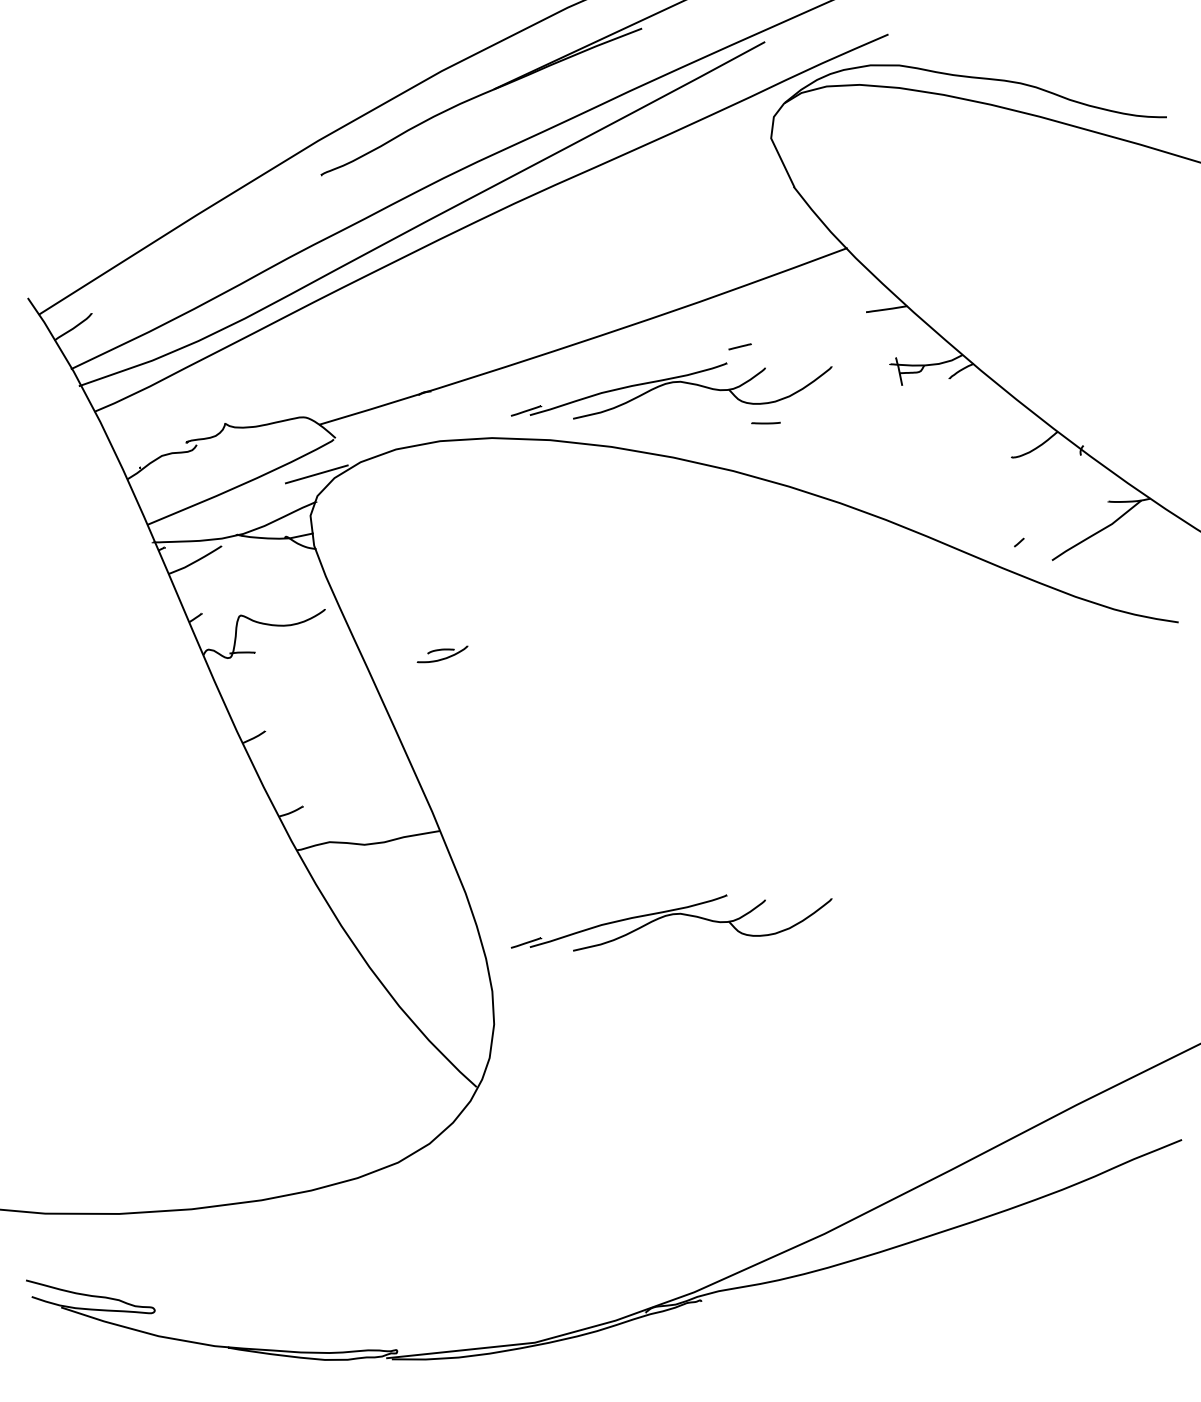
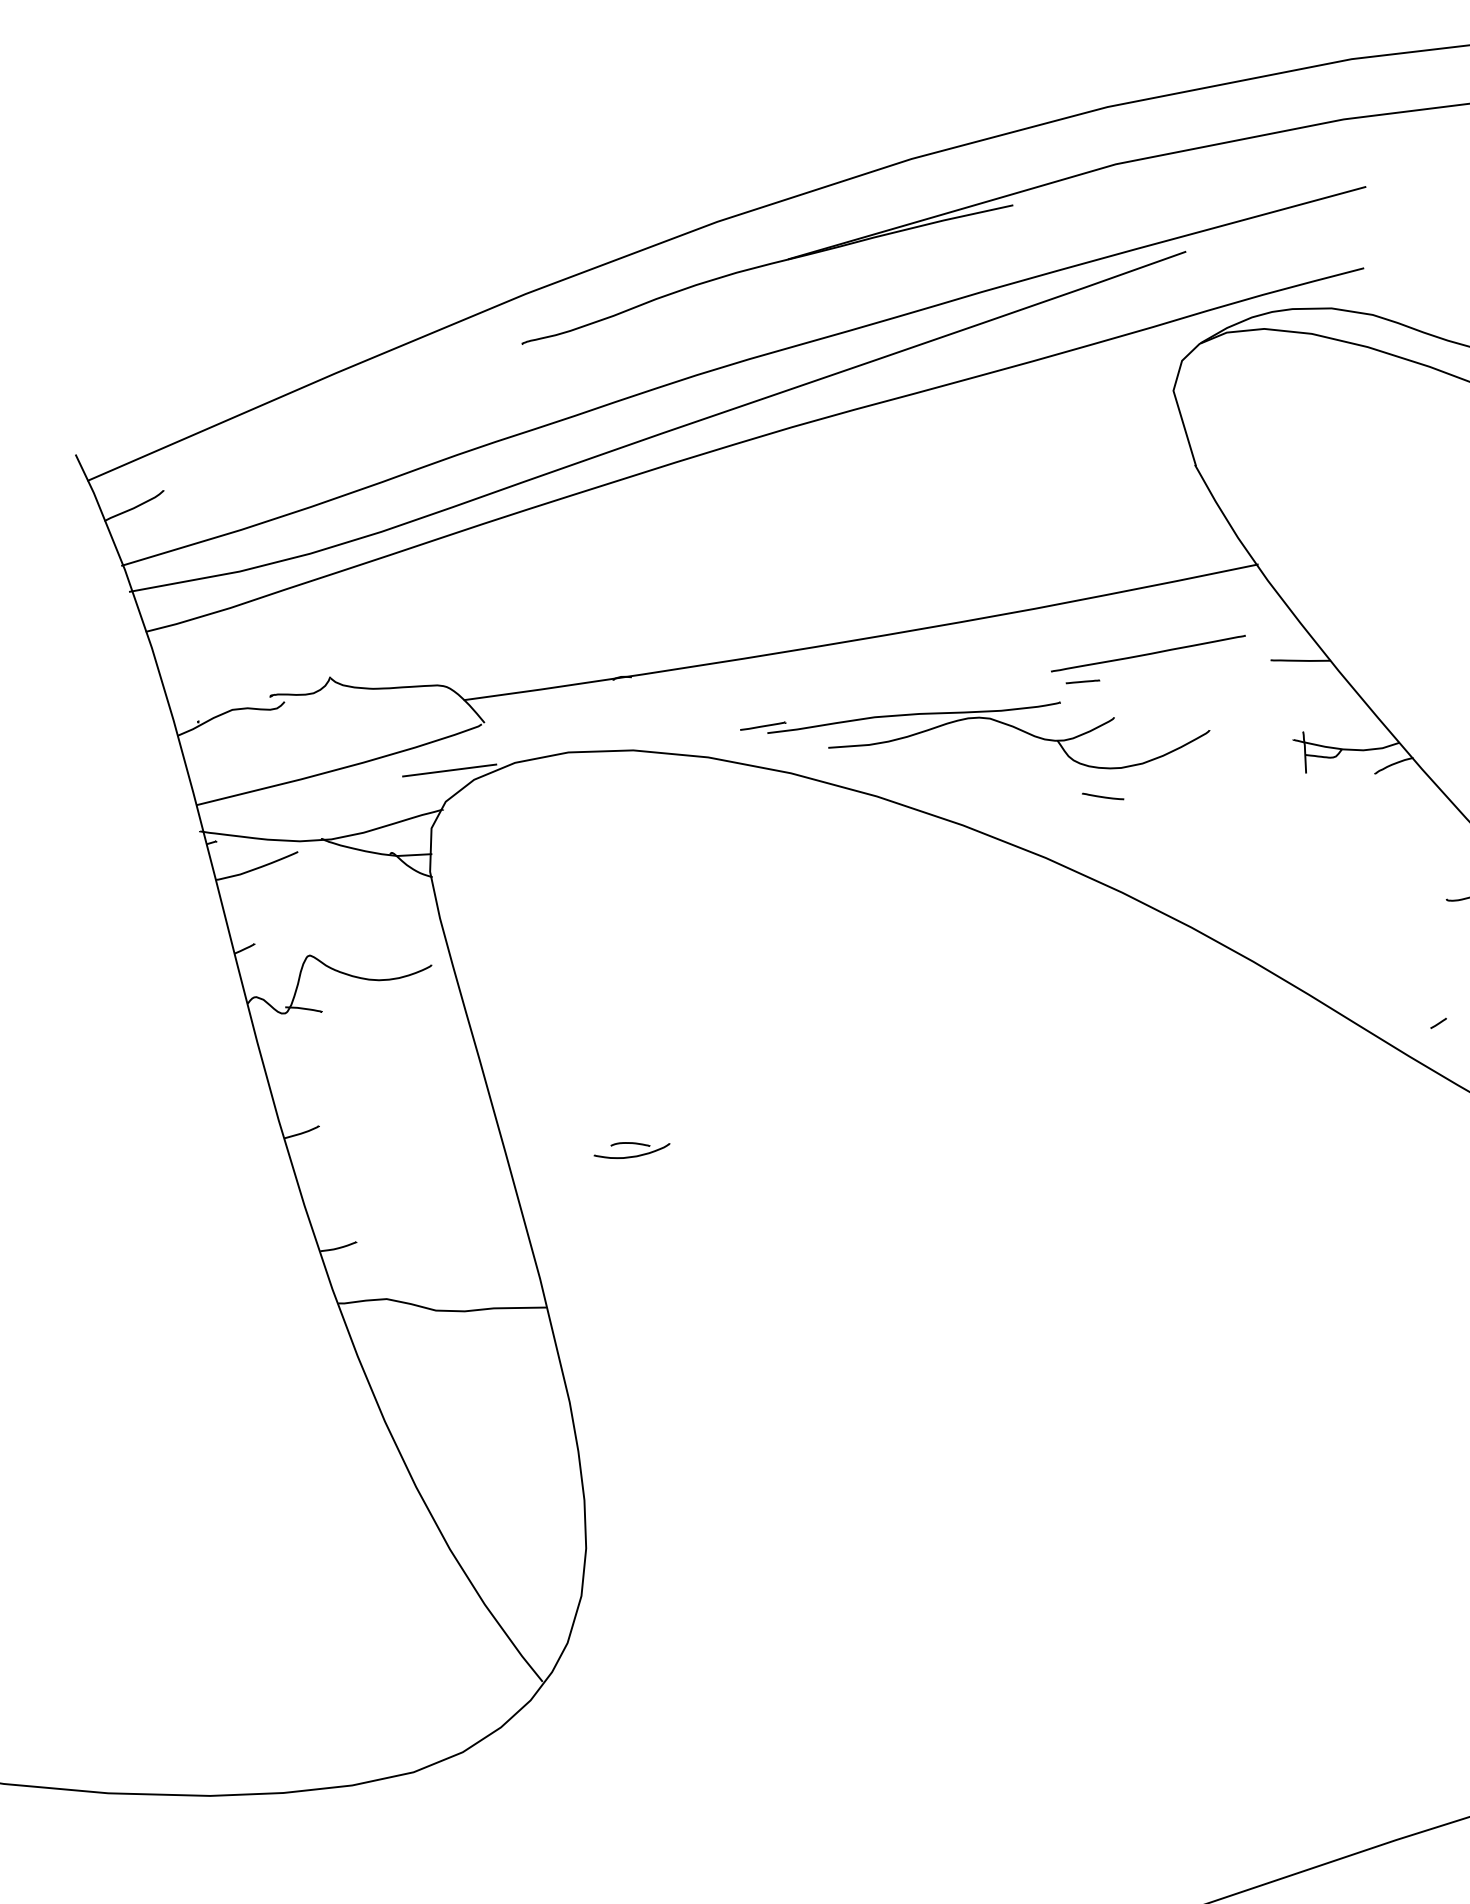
line: (781, 320) -> (1147, 653), added
part: (442, 654) -> (631, 1150), moved
part: (668, 916) -> (854, 1480), removed

